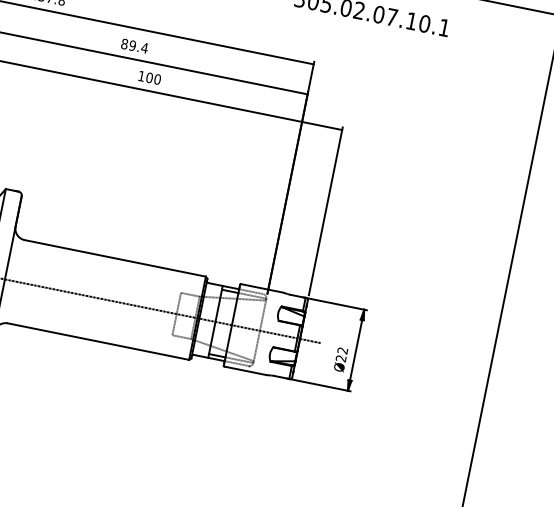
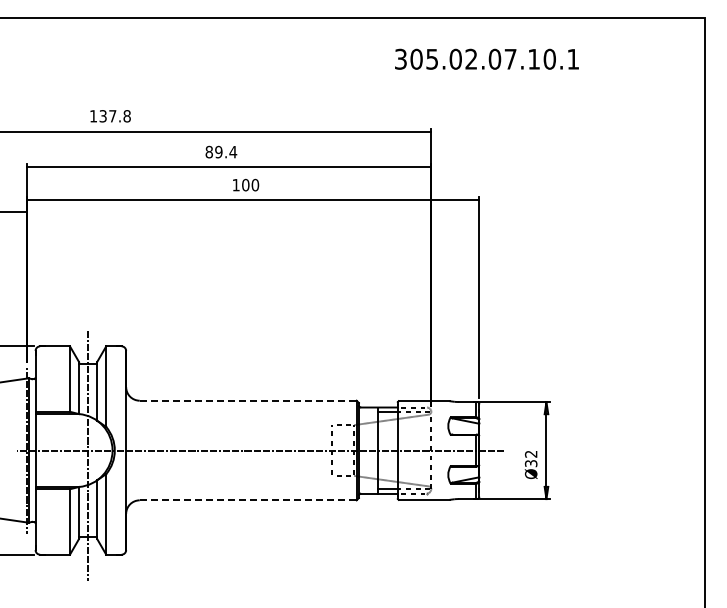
line: (115, 258) -> (248, 400), solid -> dashed
line: (98, 341) -> (248, 500), solid -> dashed
text: (341, 358) -> (531, 463), Ø22 -> Ø32

